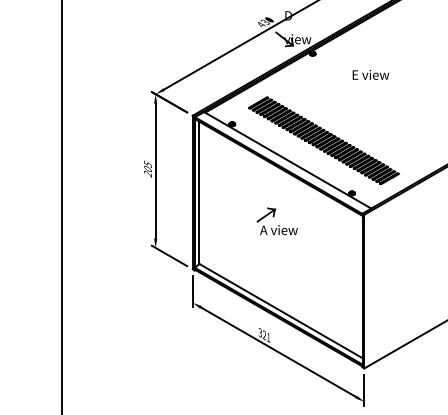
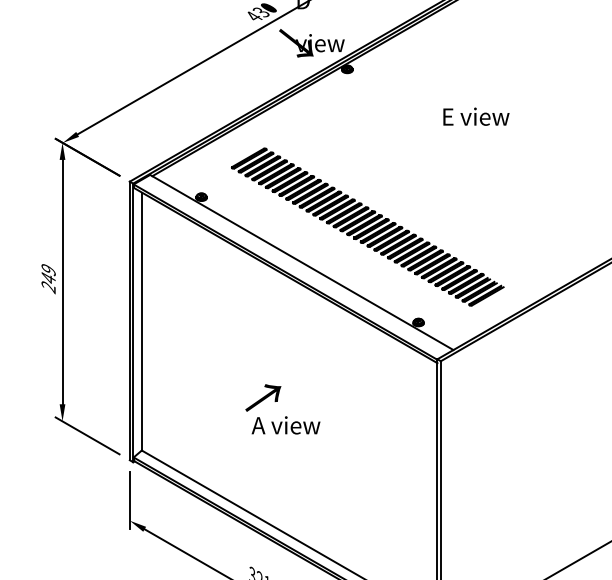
text: (370, 74) -> (475, 116), moved
text: (147, 165) -> (47, 271), 205 -> 249
text: (276, 221) -> (281, 409), moved

